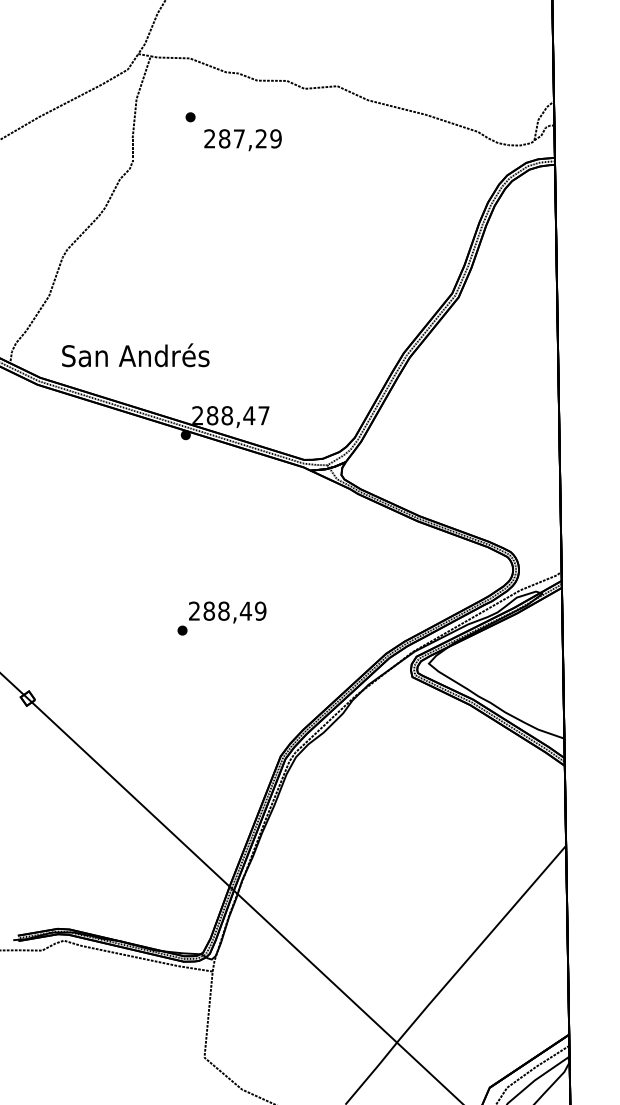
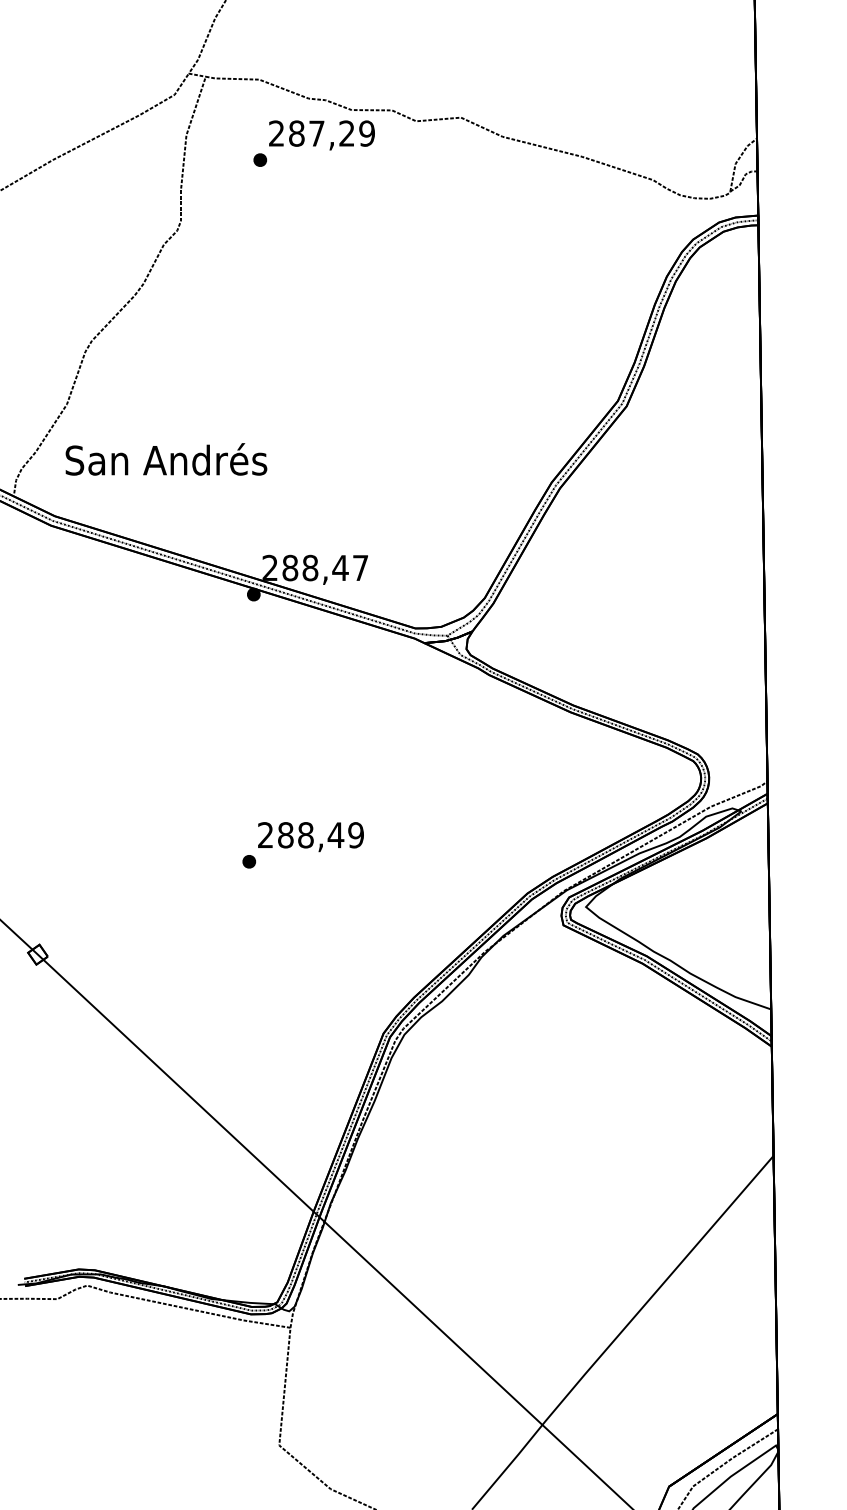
text: (242, 140) -> (321, 135), moved
text: (135, 355) -> (166, 459), moved

